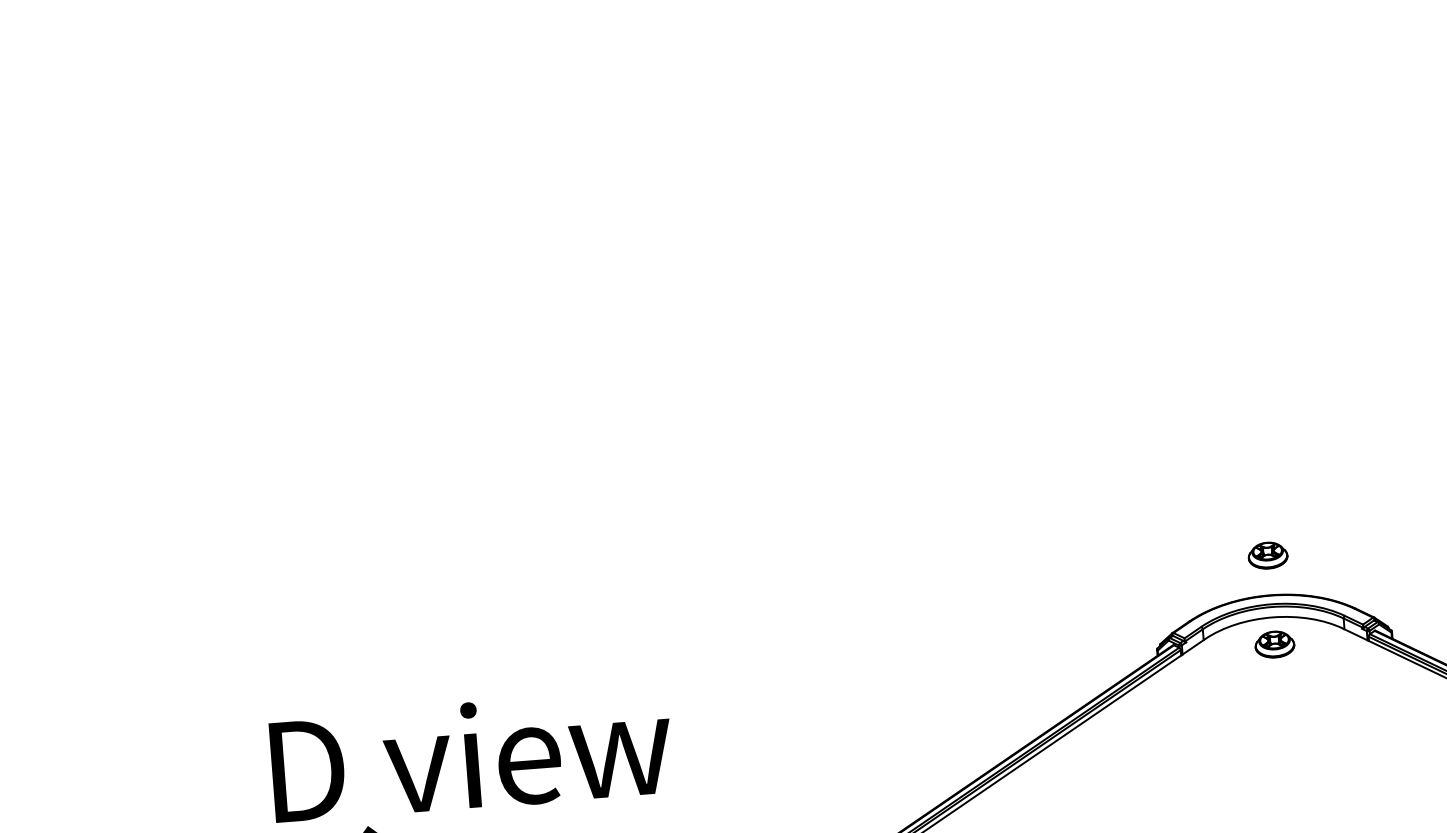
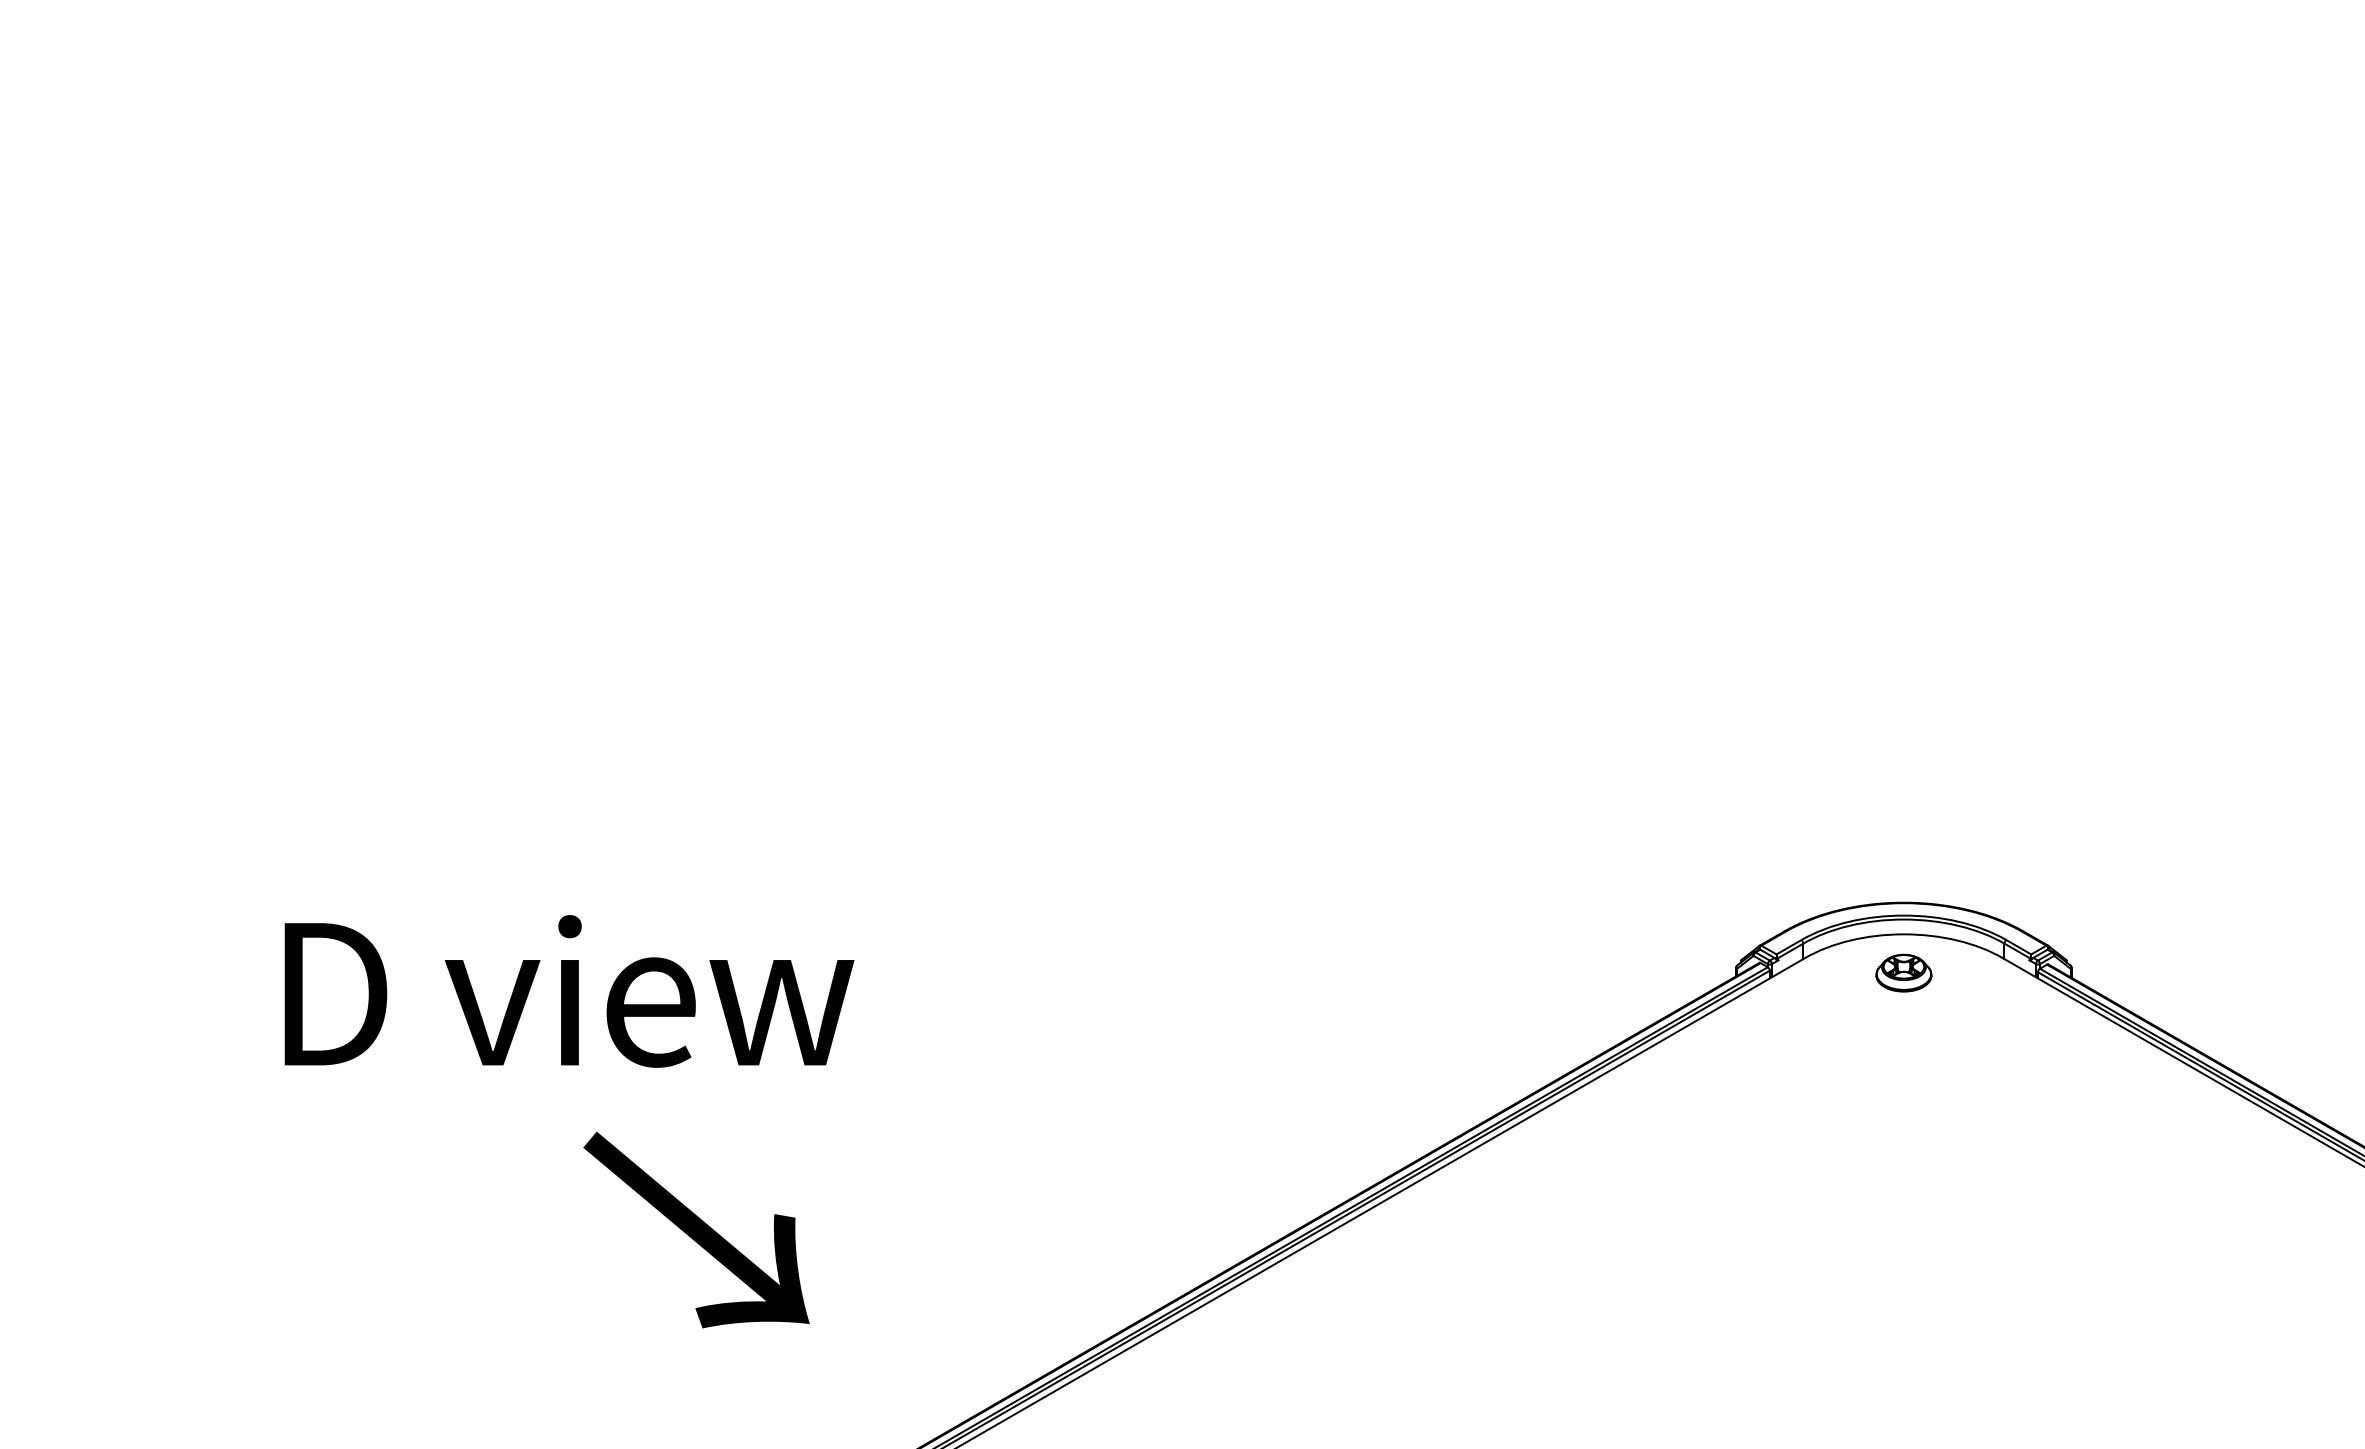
part: (1267, 555) -> (1903, 845), removed
text: (471, 755) -> (569, 991), moved

